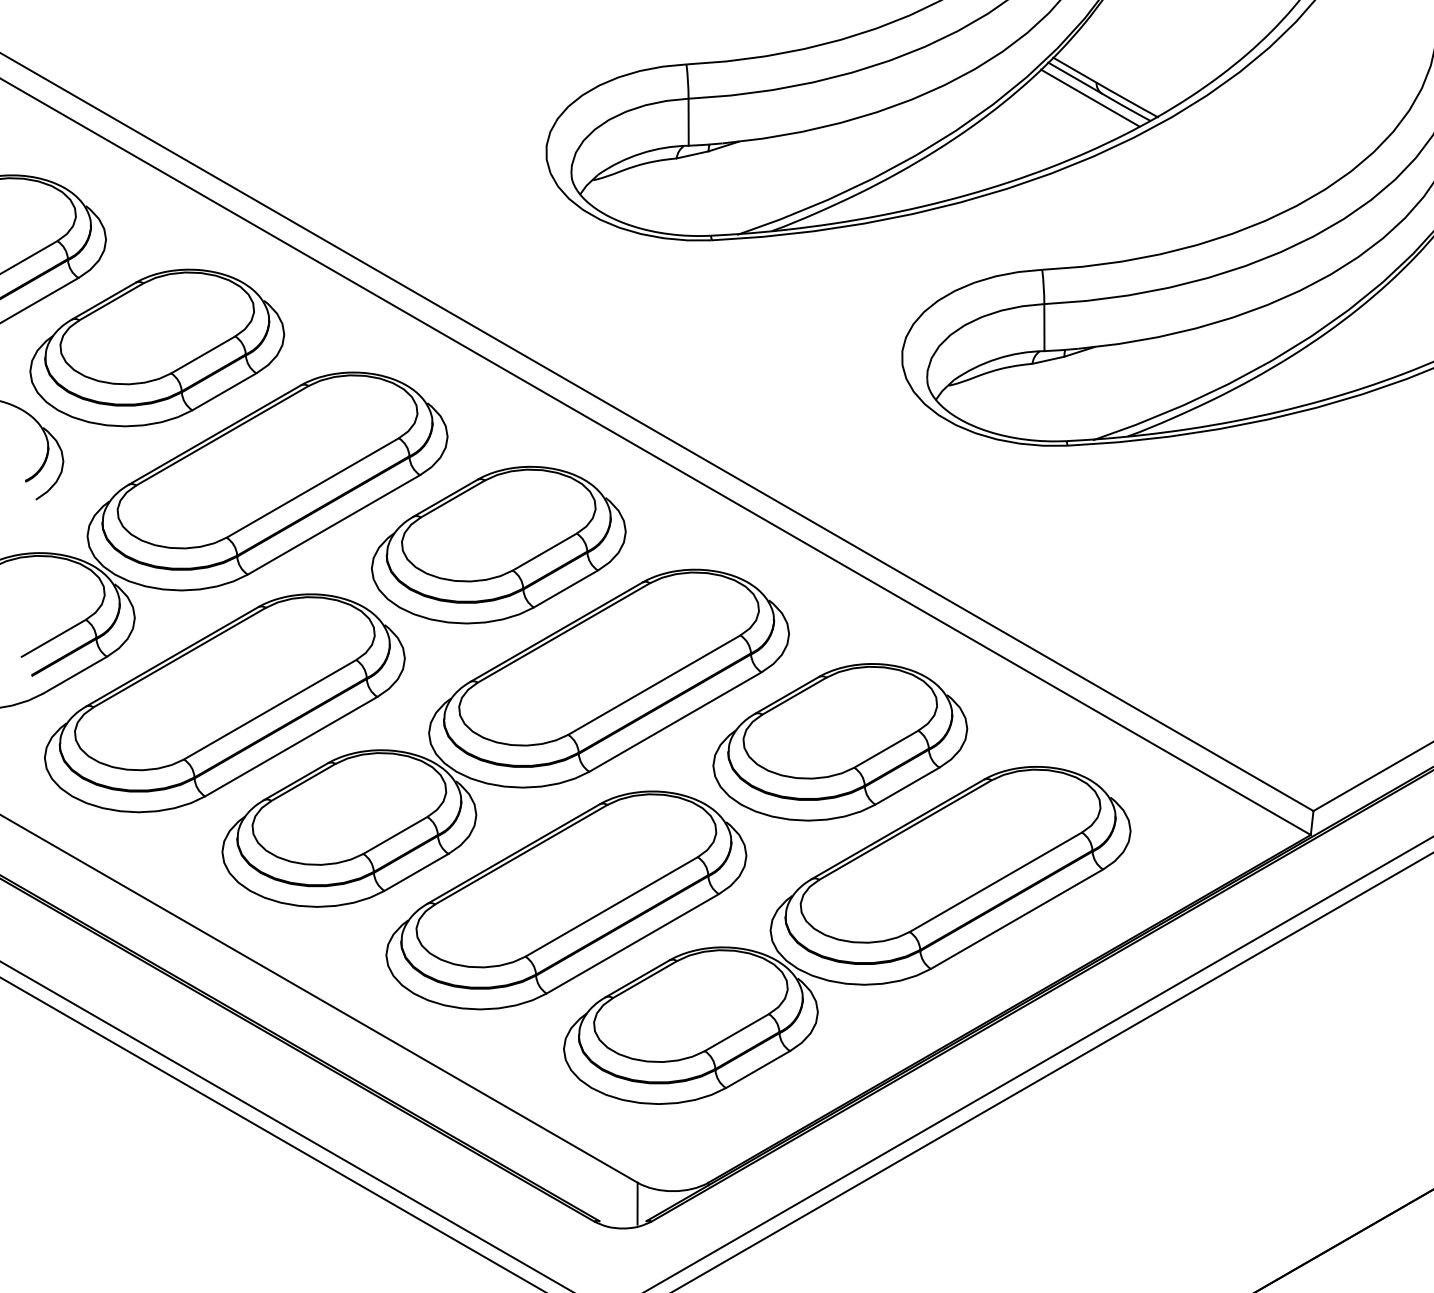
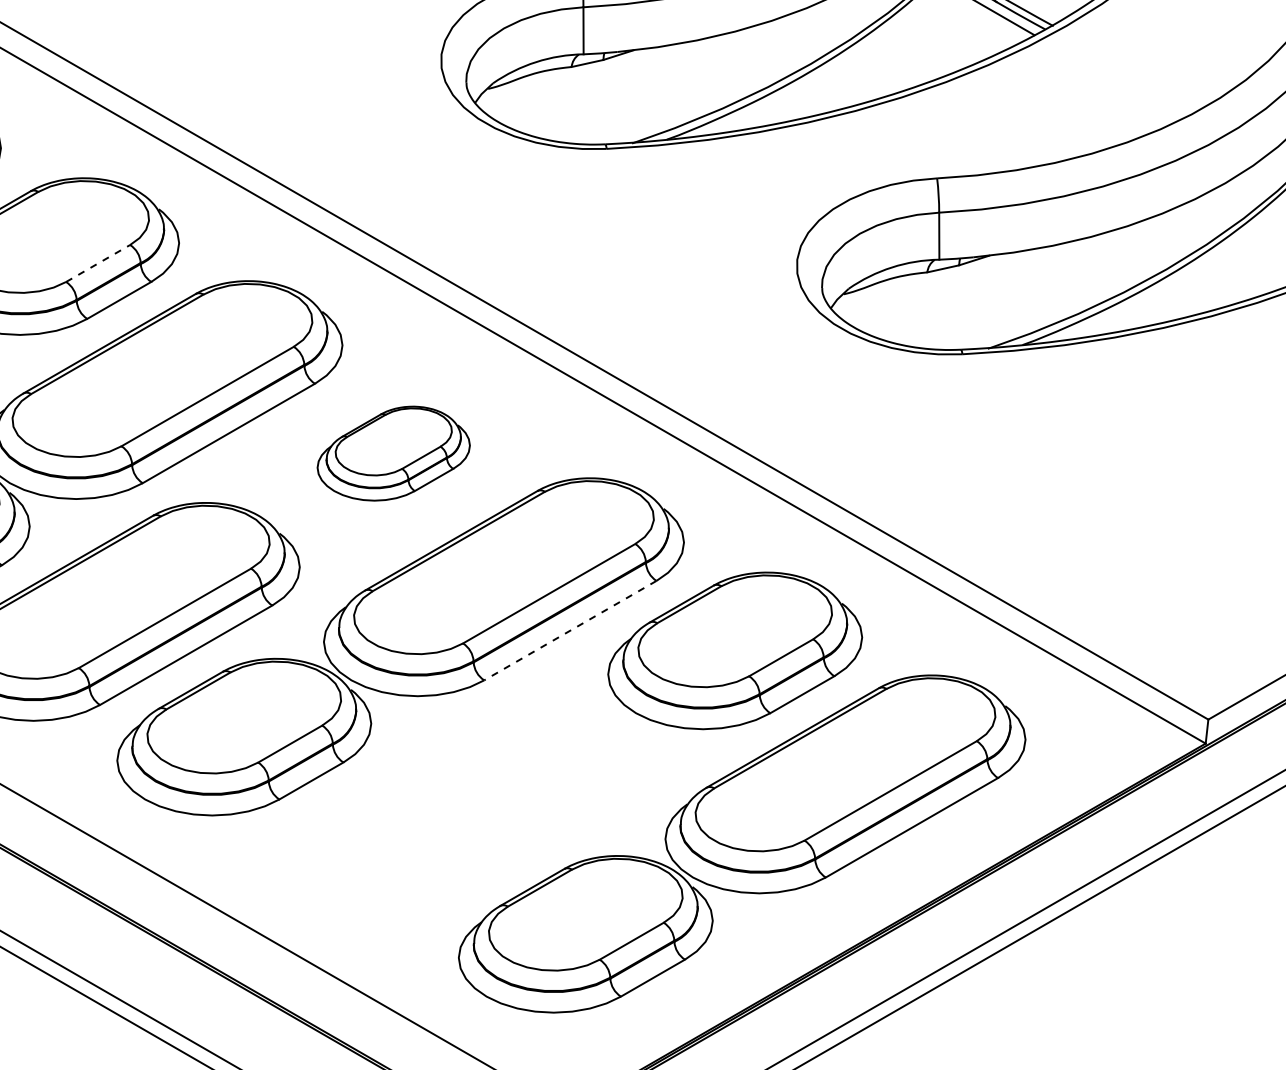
line: (203, 354) -> (98, 263), solid -> dashed
part: (498, 544) -> (393, 453), size x0.6
line: (675, 722) -> (570, 631), solid -> dashed
part: (566, 900) -> (461, 809), removed

